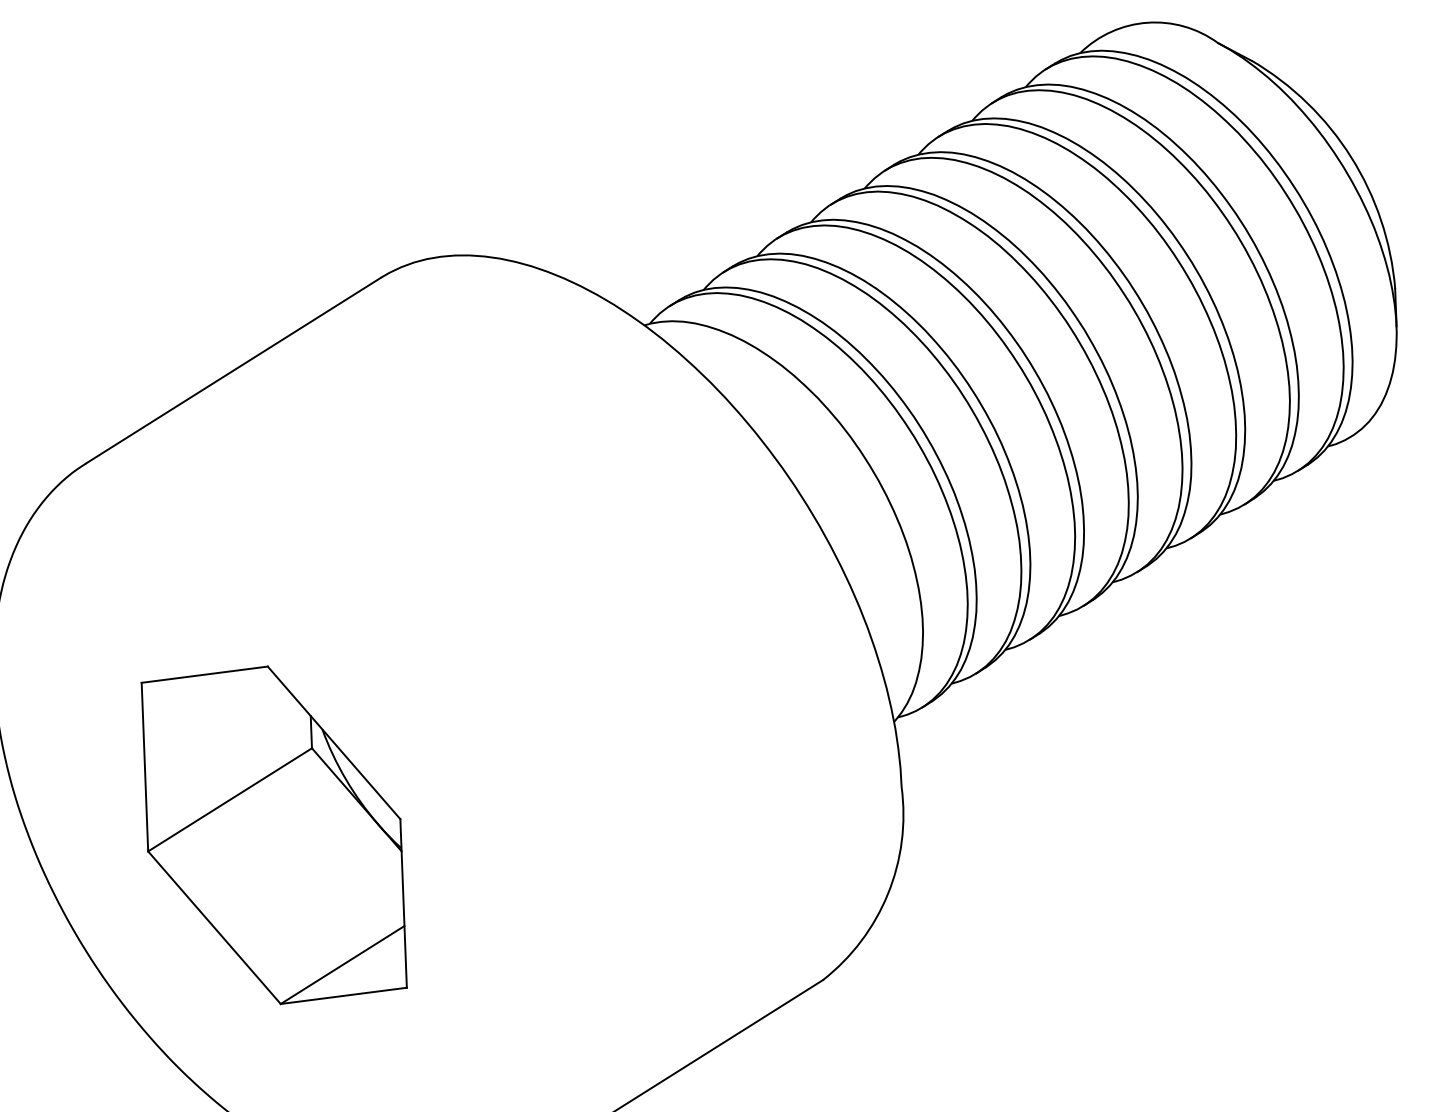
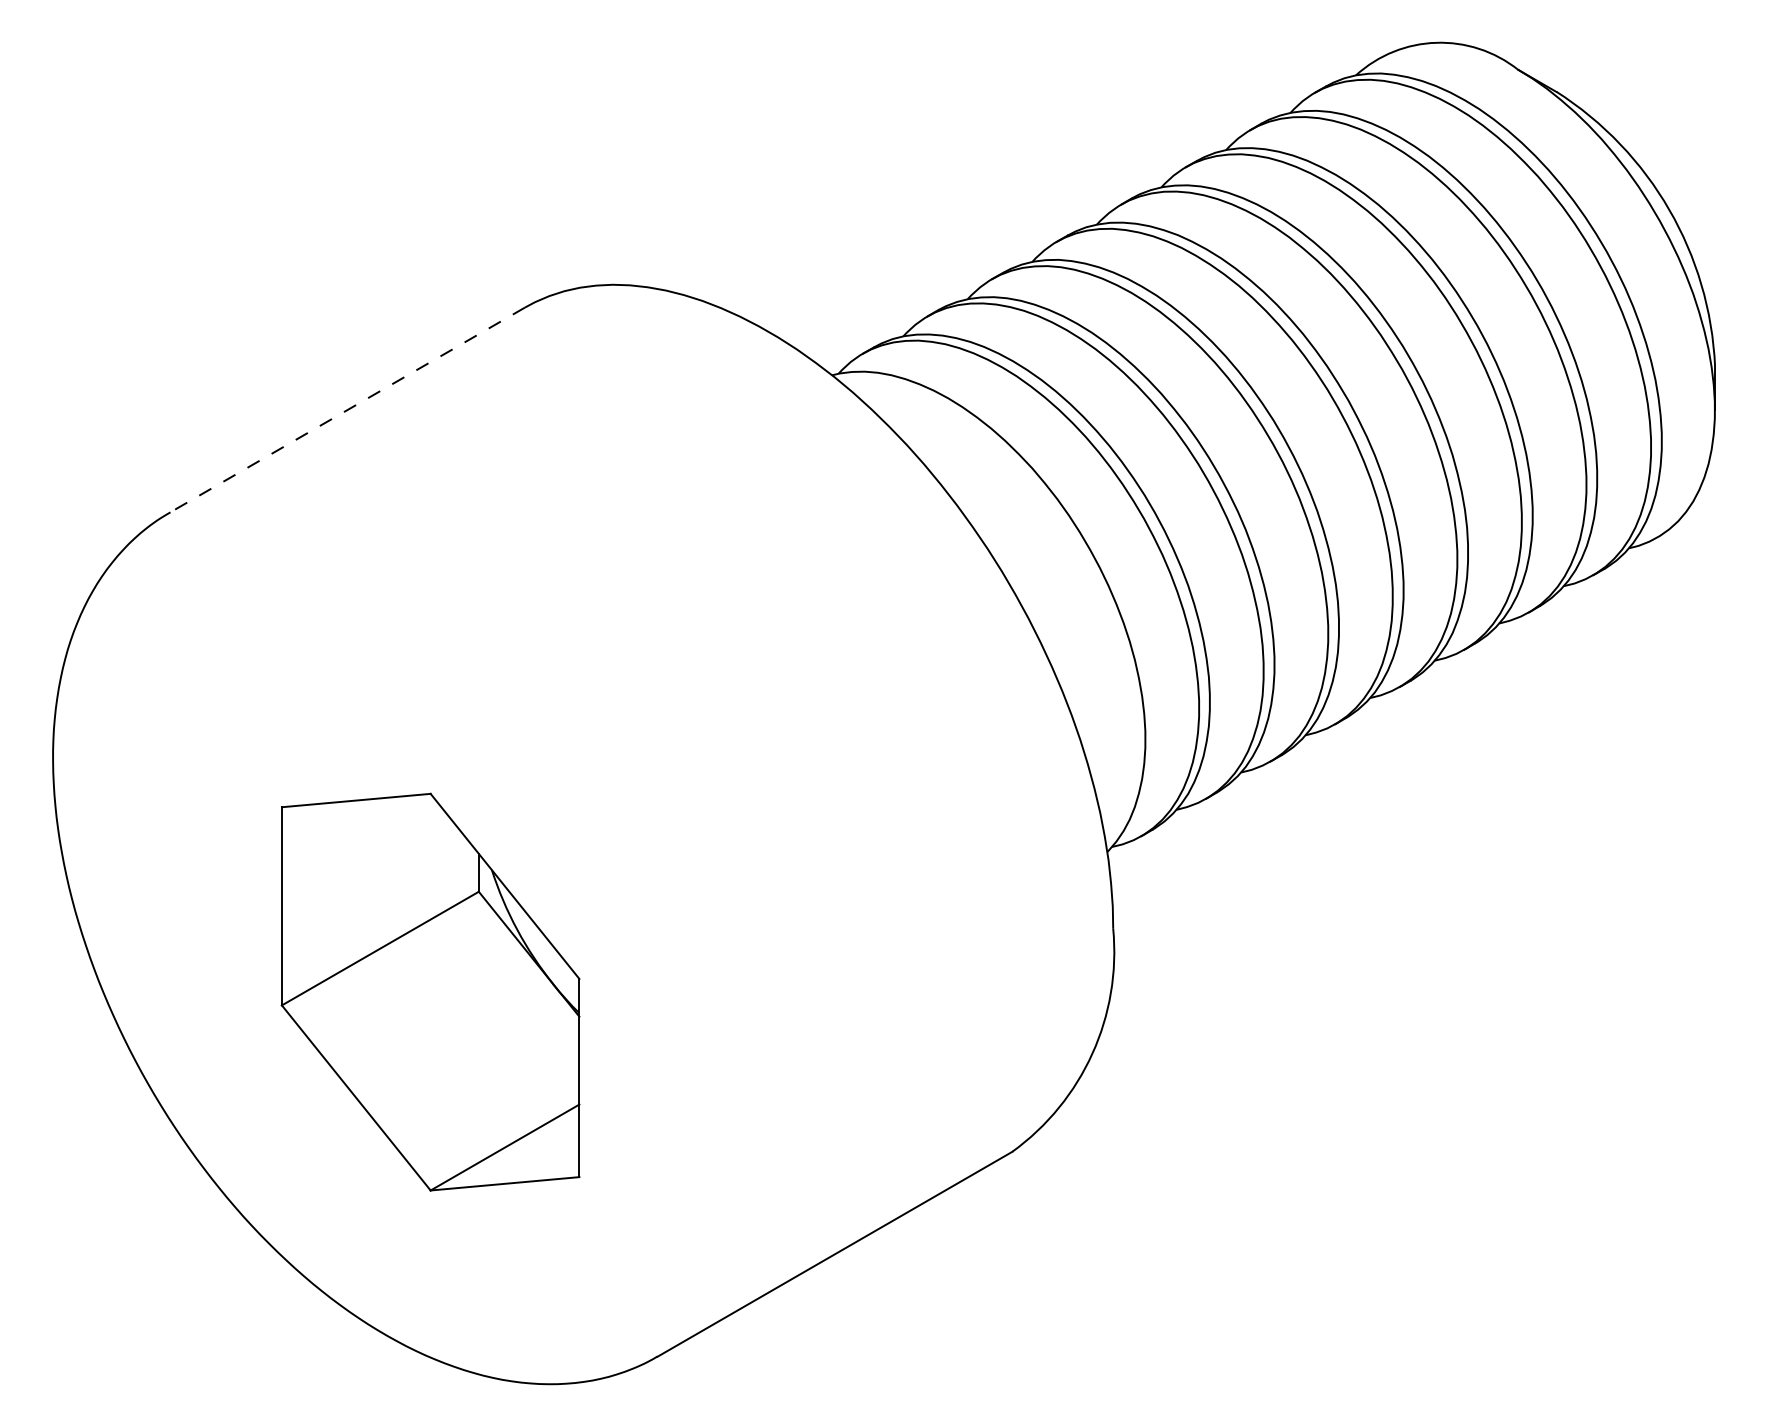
line: (233, 370) -> (347, 409), solid -> dashed
part: (274, 834) -> (430, 991), moved

